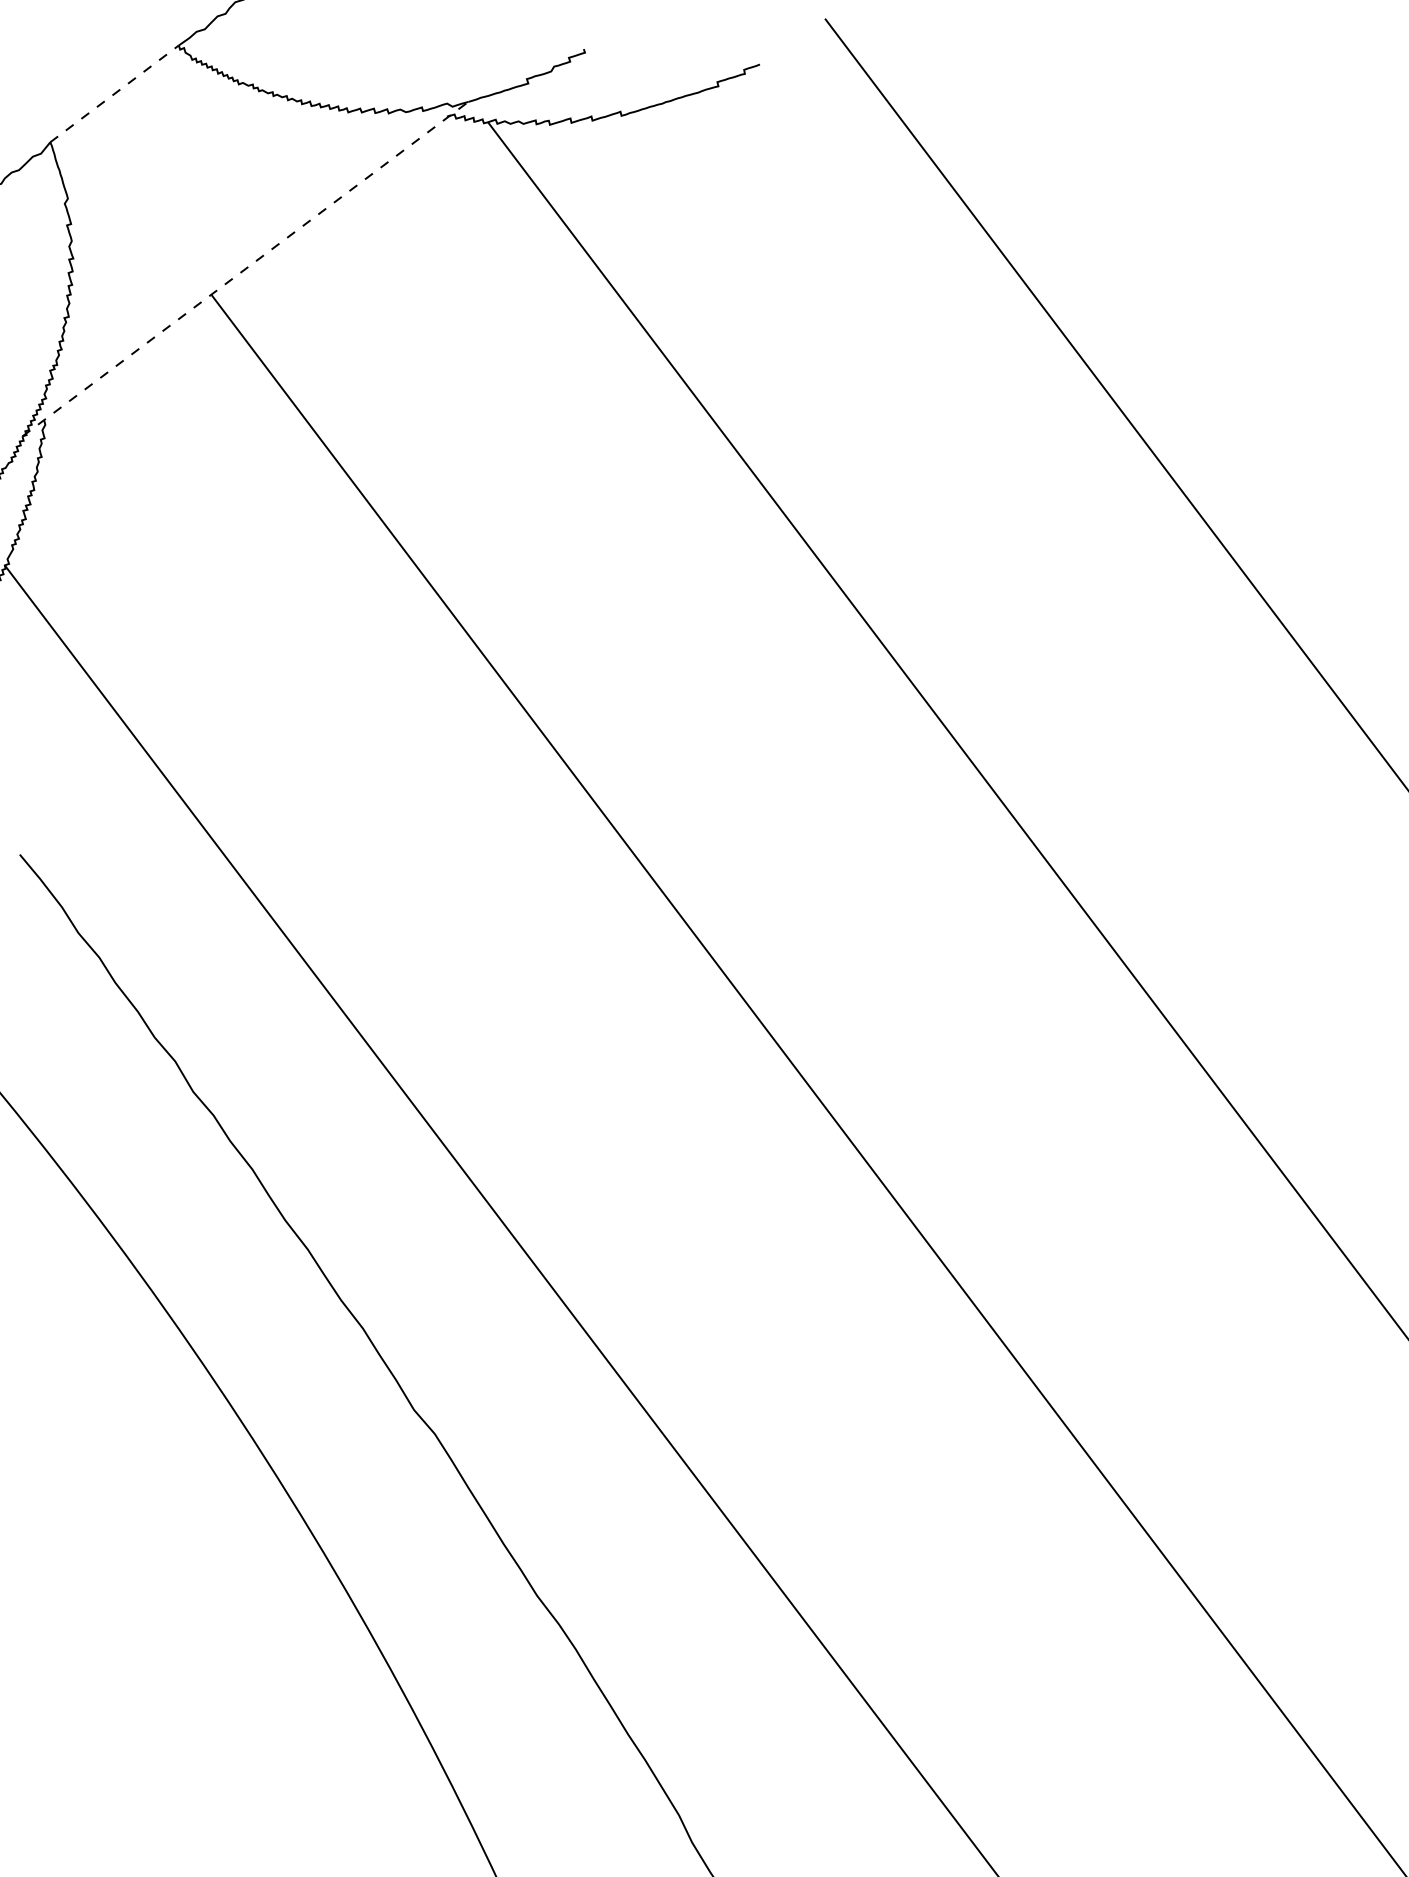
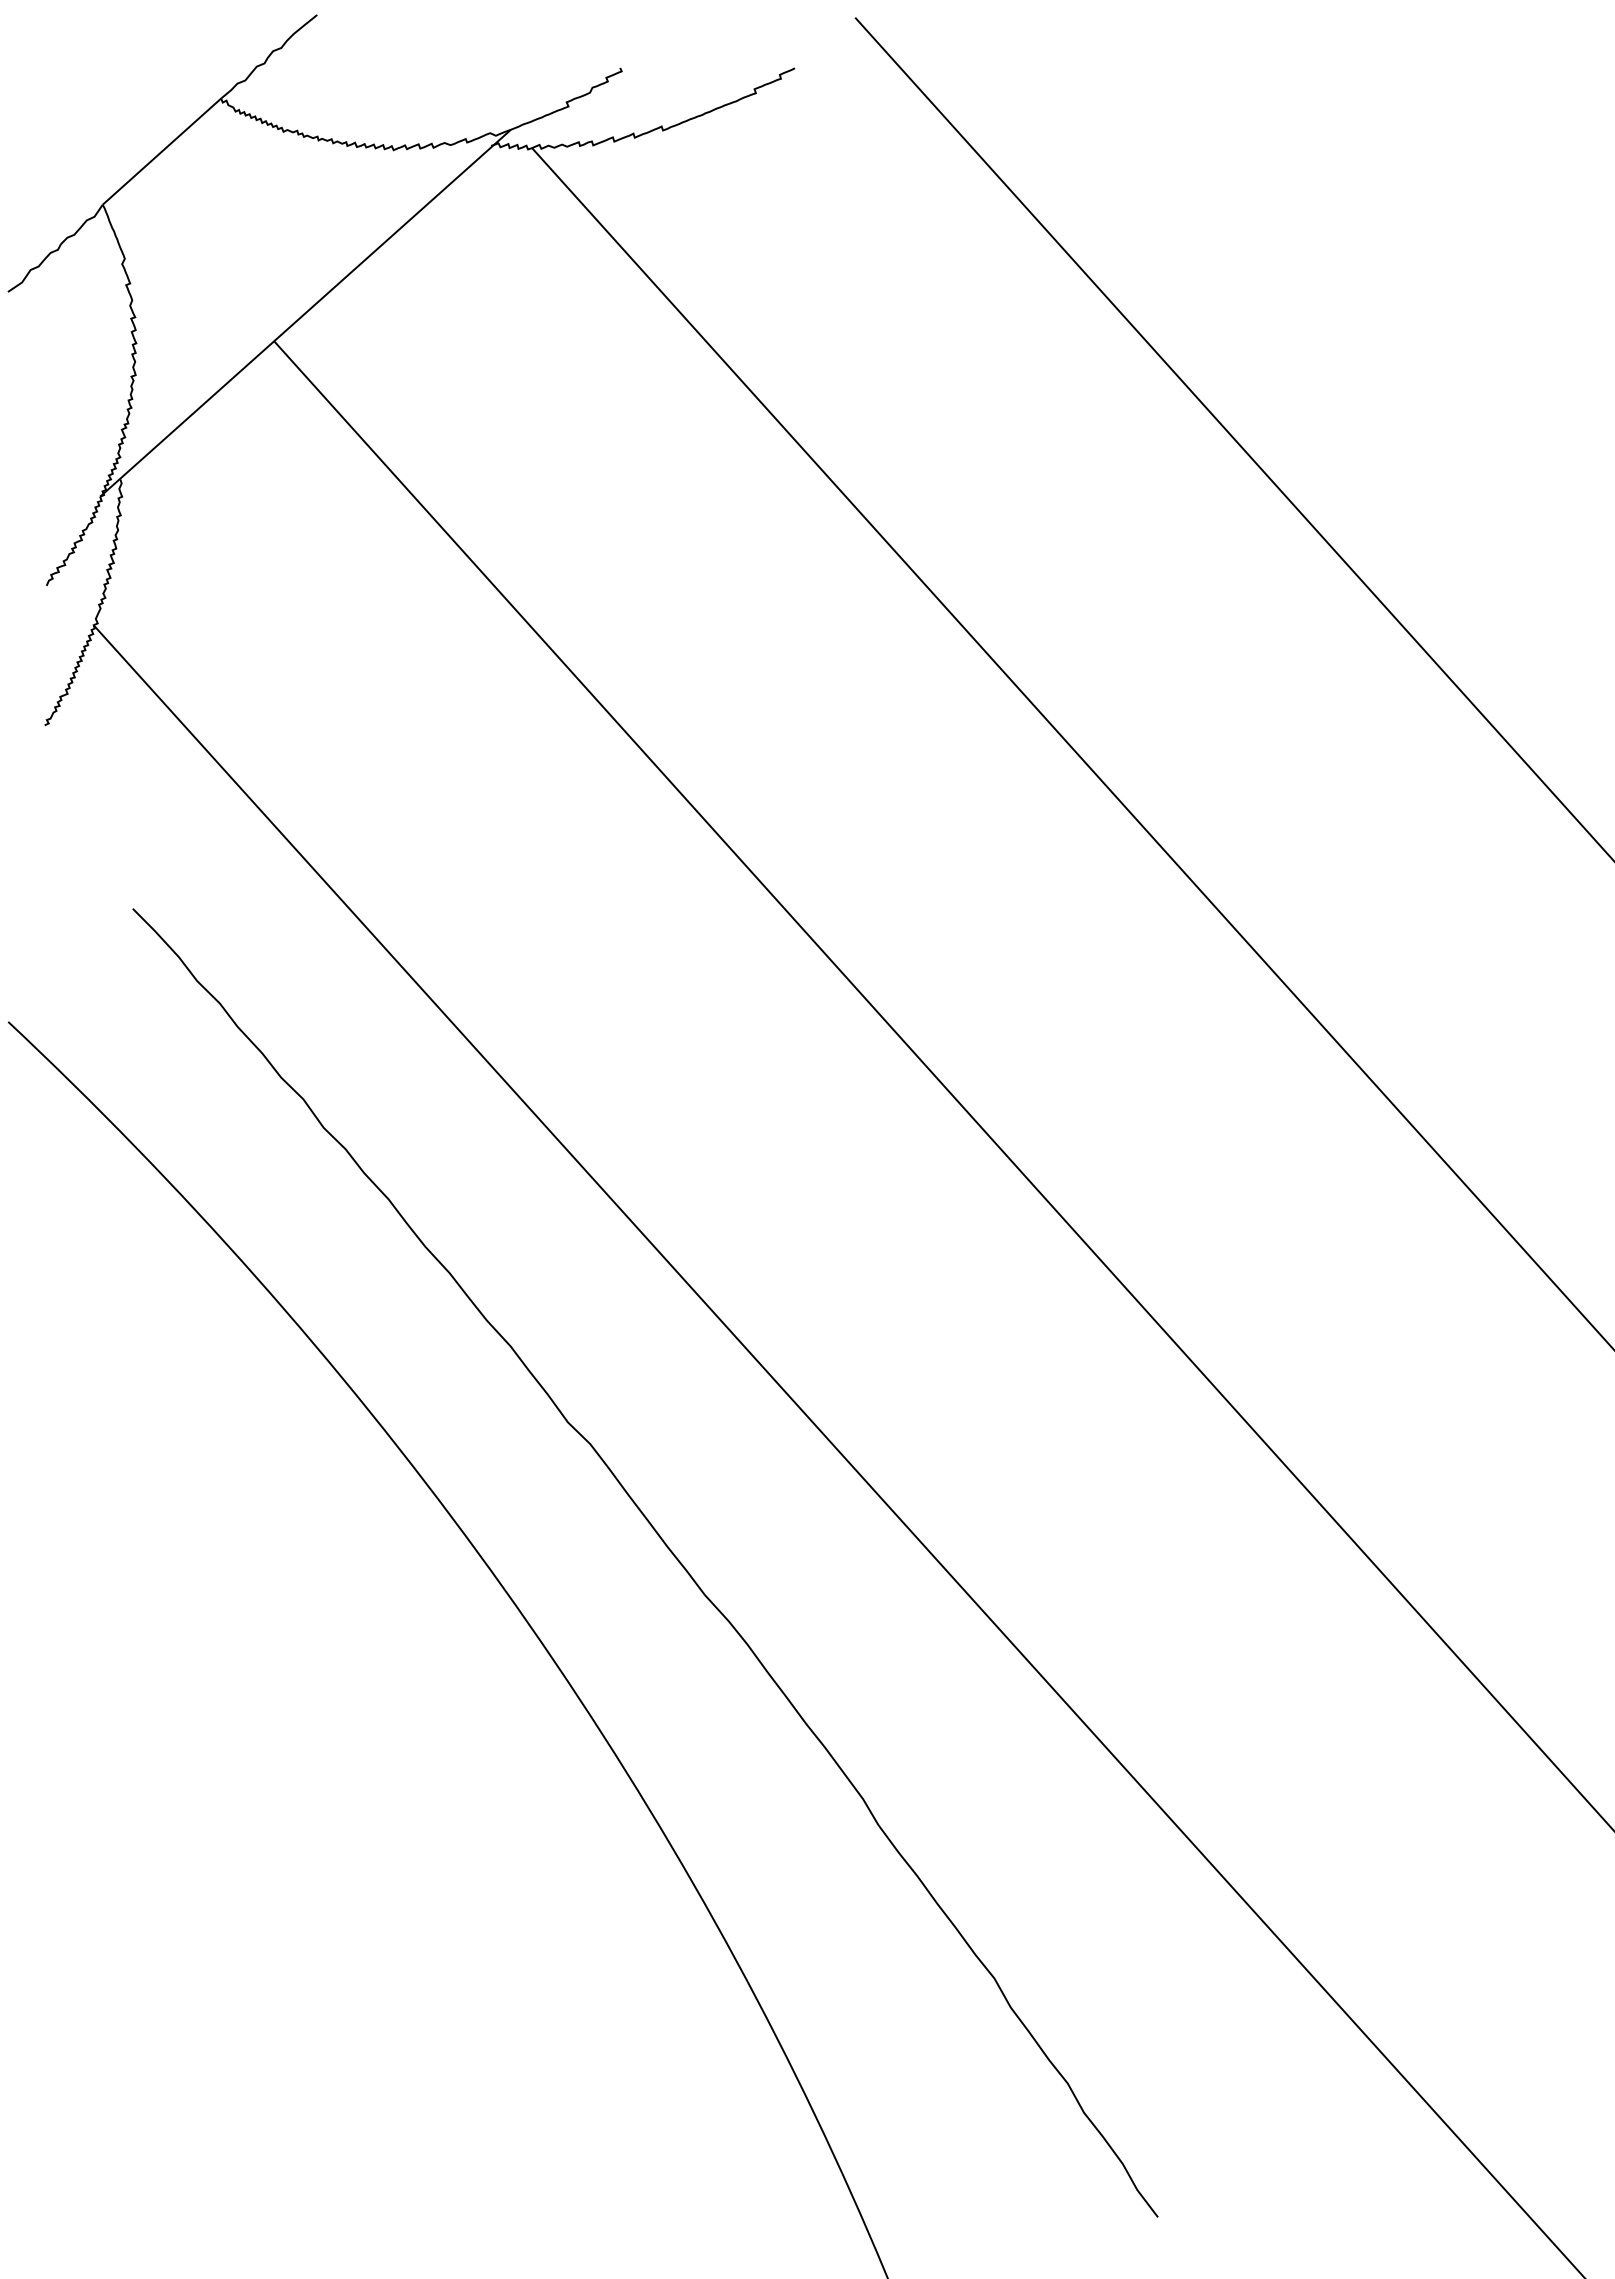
line: (114, 93) -> (161, 151), dashed -> solid
line: (245, 268) -> (305, 312), dashed -> solid

